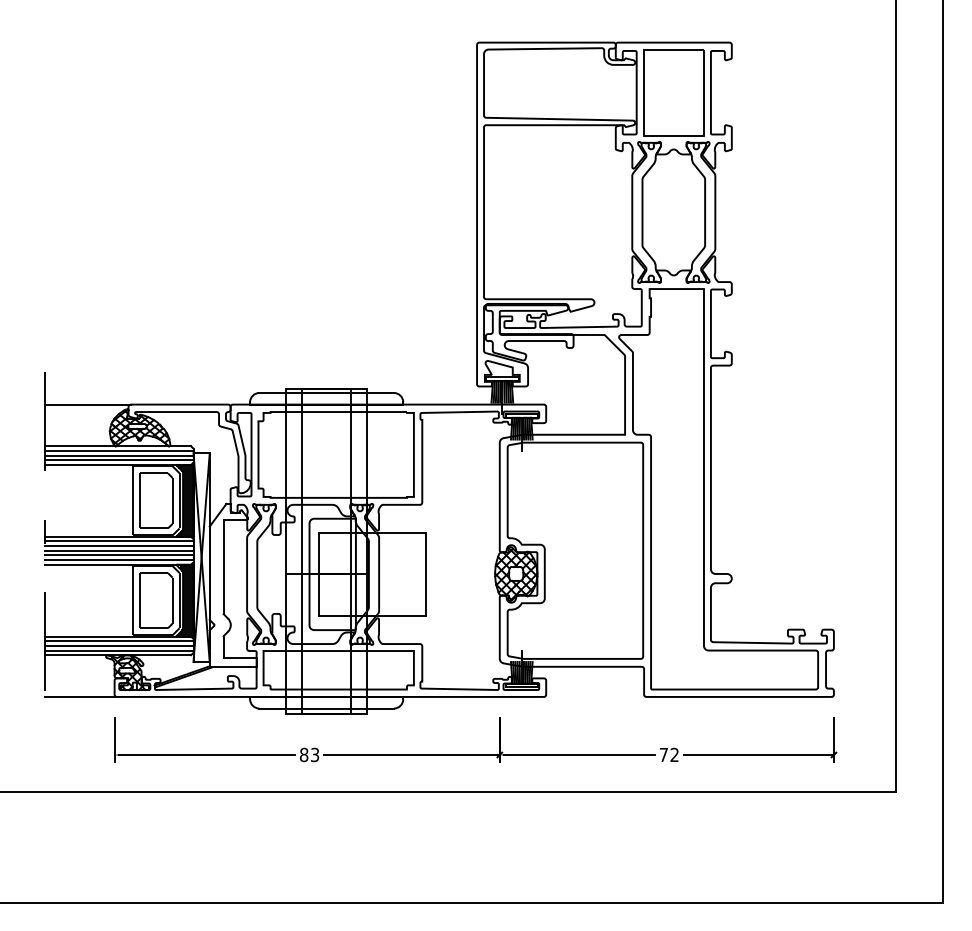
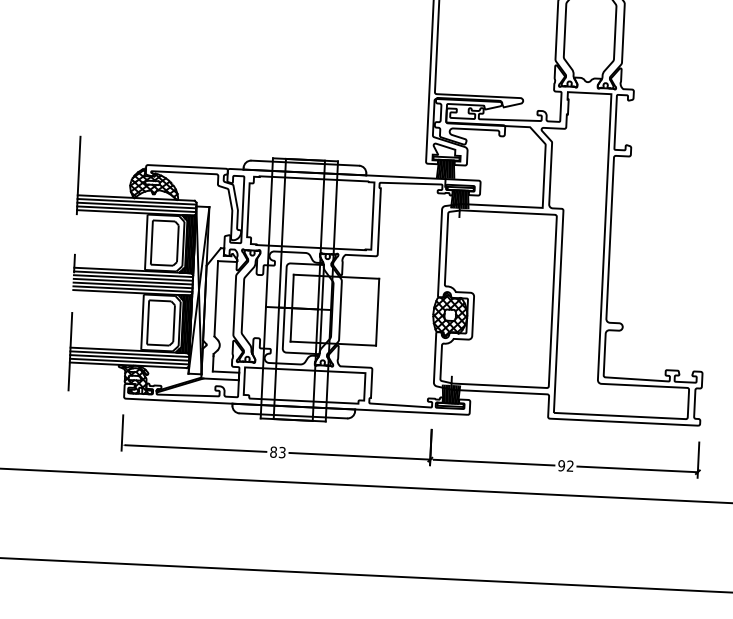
line: (87, 404) -> (113, 163), removed
line: (80, 696) -> (96, 396), removed
text: (663, 754) -> (561, 465), 72 -> 92

